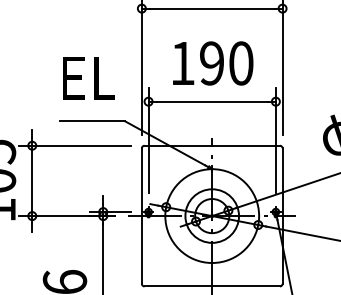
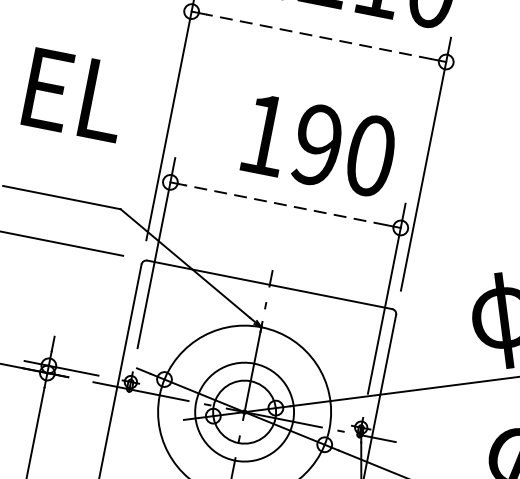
line: (211, 8) -> (317, 36), solid -> dashed
text: (213, 63) -> (320, 145), moved
text: (88, 78) -> (74, 95), moved
line: (212, 101) -> (286, 204), solid -> dashed

